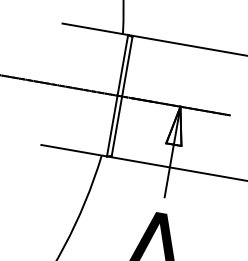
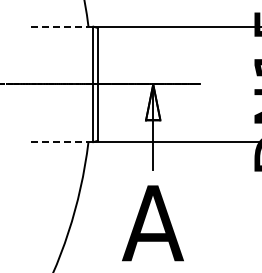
line: (95, 29) -> (62, 26), solid -> dashed
line: (74, 151) -> (62, 142), solid -> dashed

